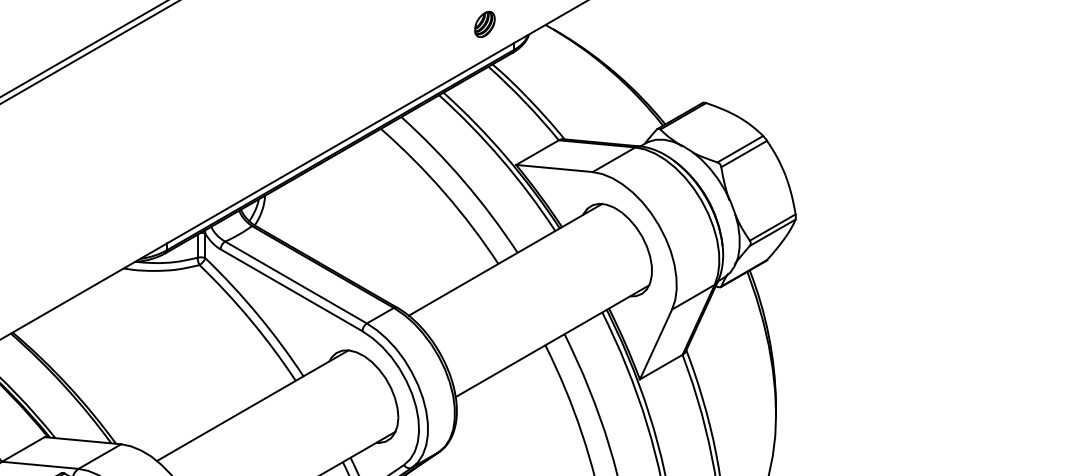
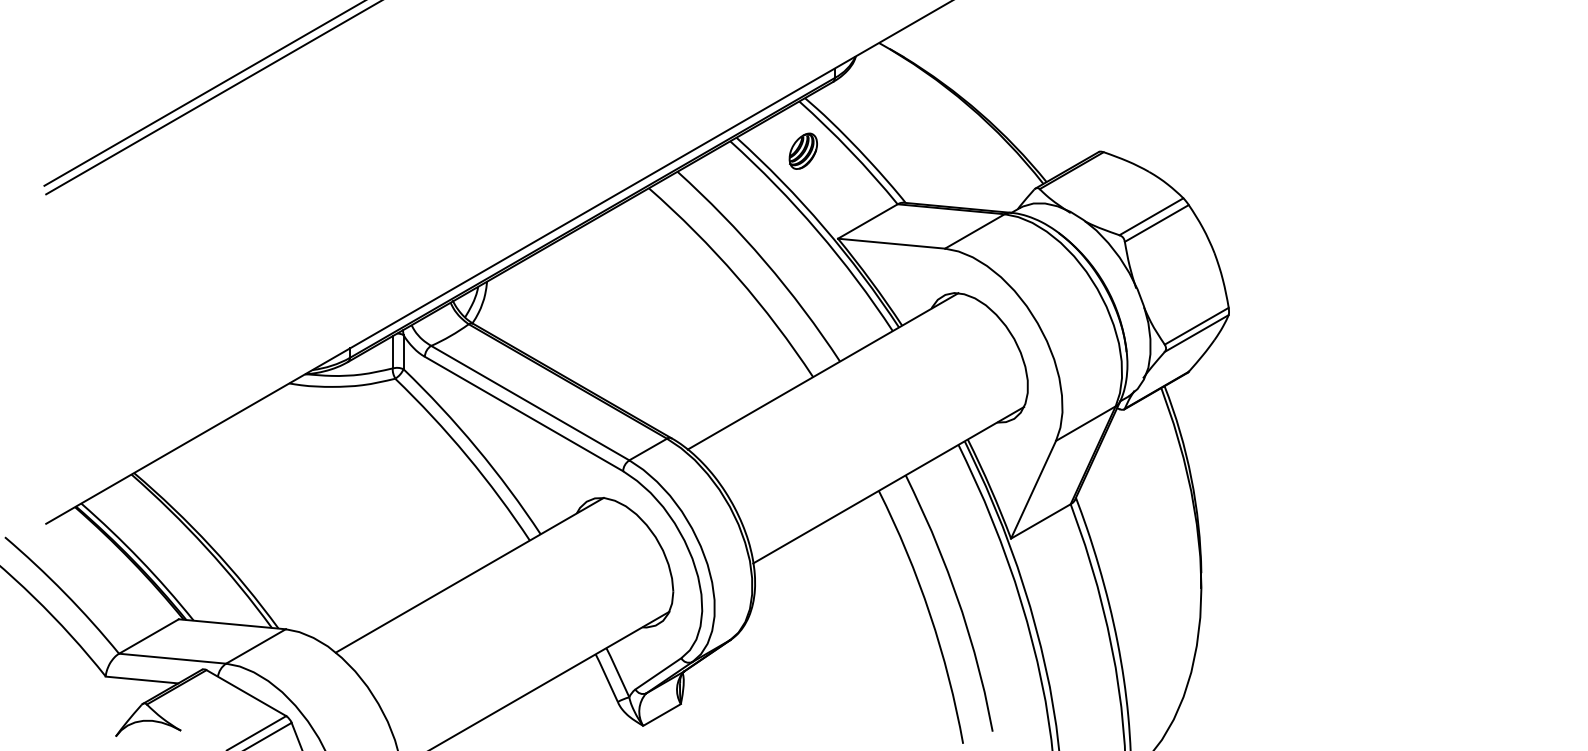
part: (484, 23) -> (802, 150), moved

